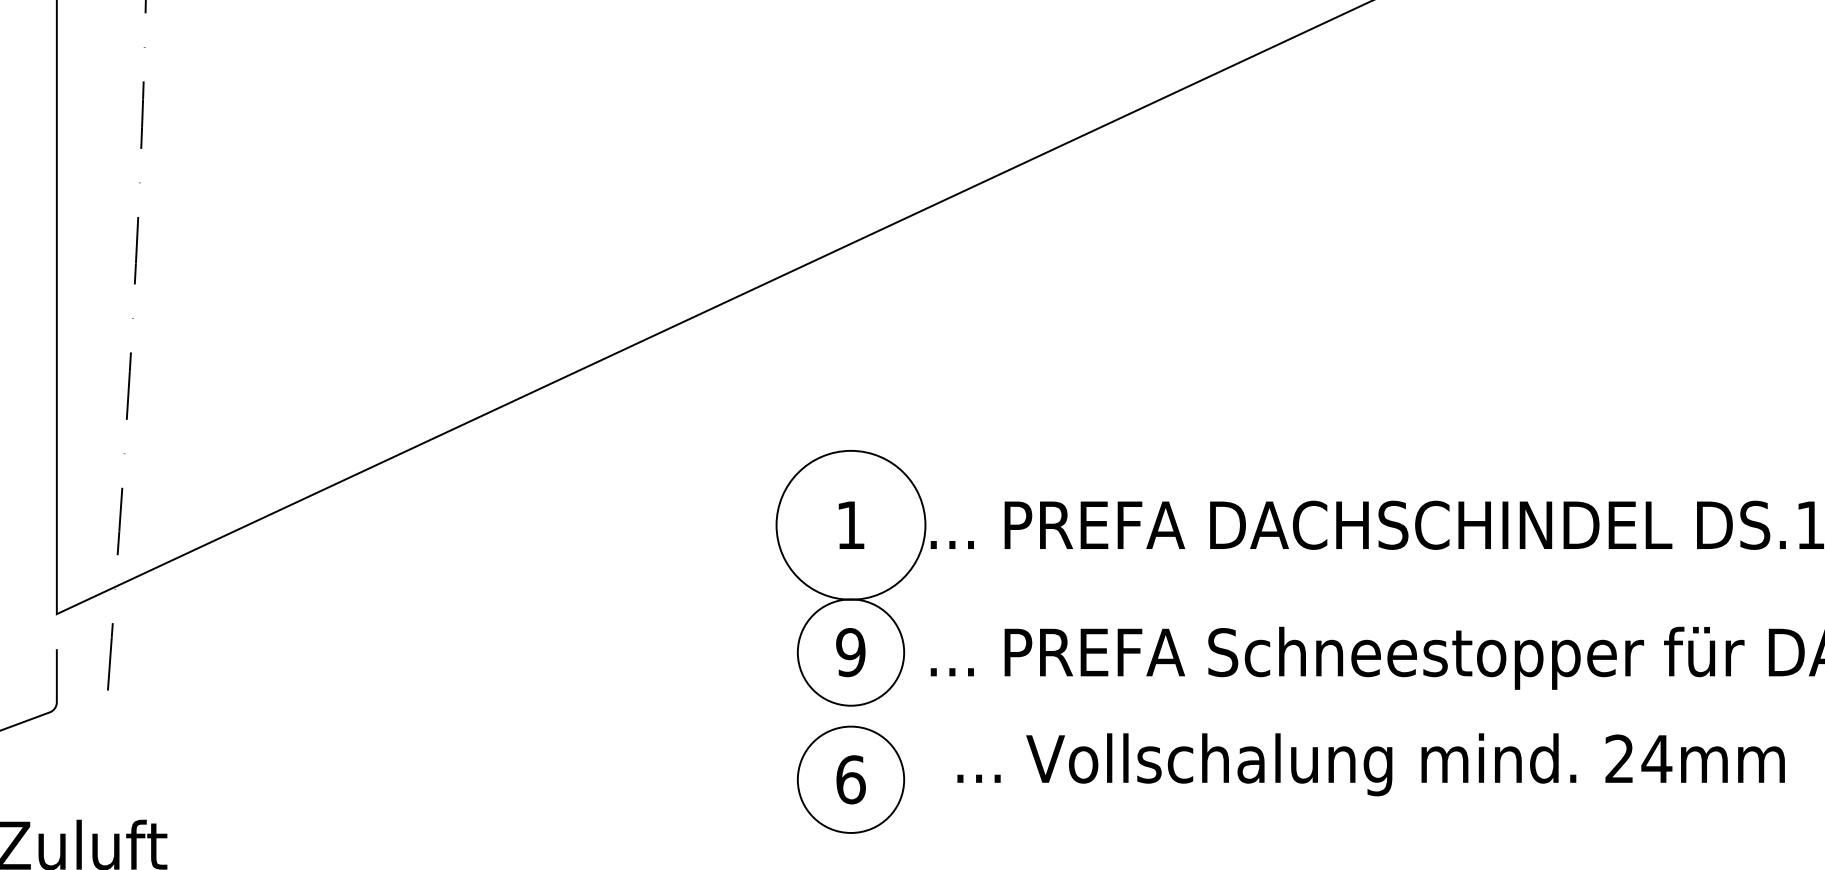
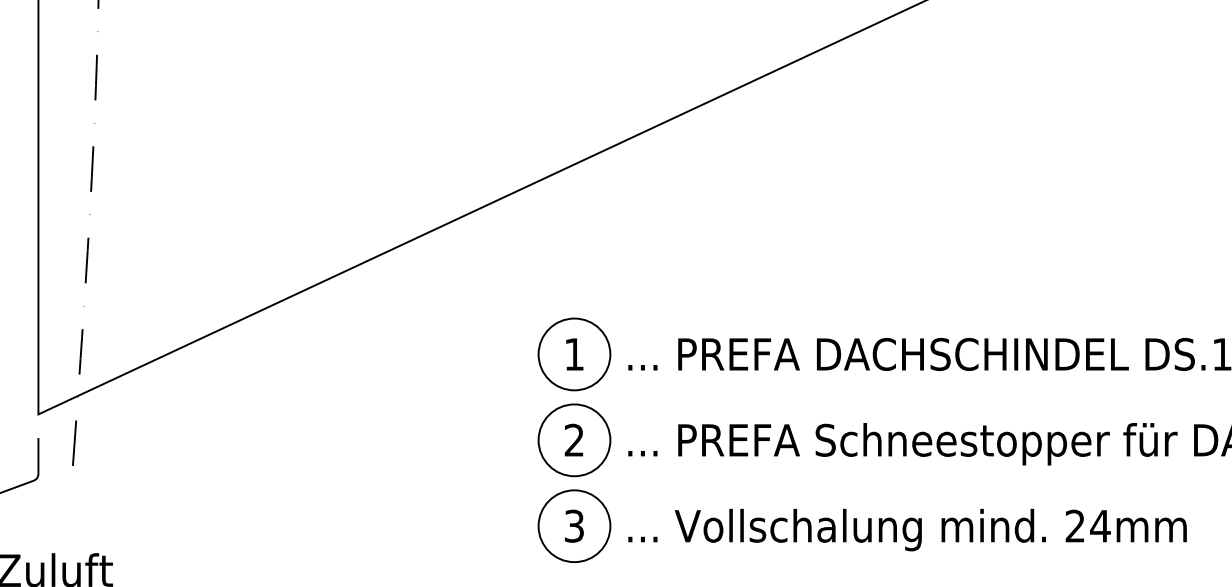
circle: (851, 525) -> (574, 354), size x0.71
text: (851, 651) -> (574, 439), 9 -> 2
text: (1371, 763) -> (907, 529), moved
text: (851, 778) -> (574, 525), 6 -> 3

